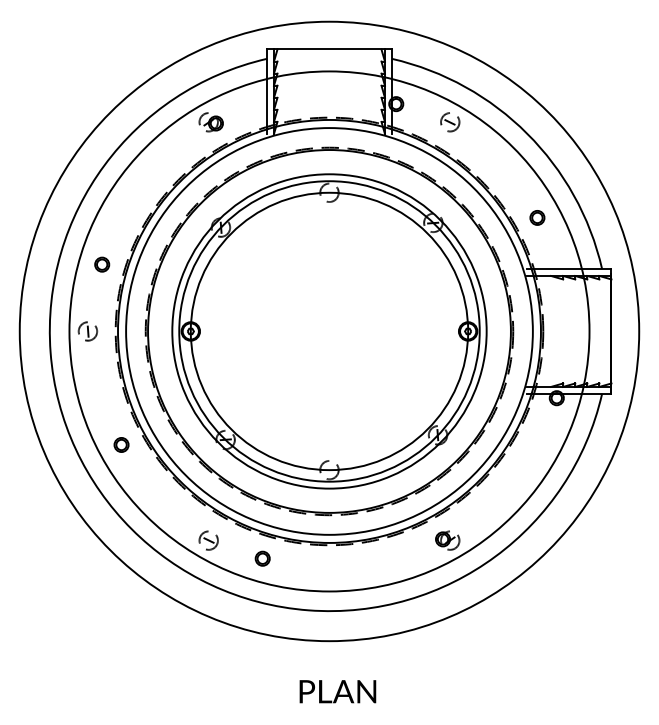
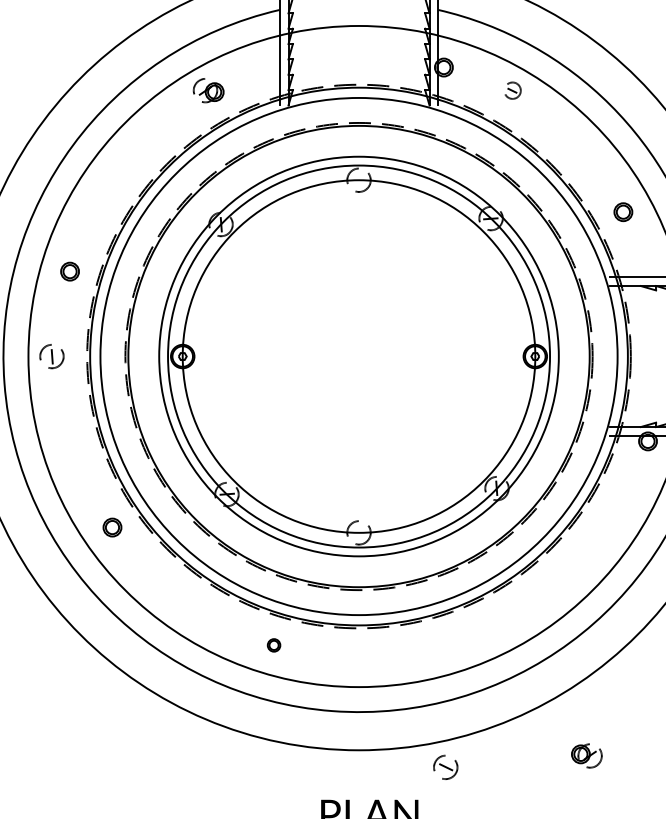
part: (450, 122) -> (512, 90), size x0.7
circle: (121, 444) -> (112, 526), moved
part: (208, 540) -> (445, 767), moved
part: (447, 540) -> (586, 755), moved
part: (262, 558) -> (273, 645), size x0.7

